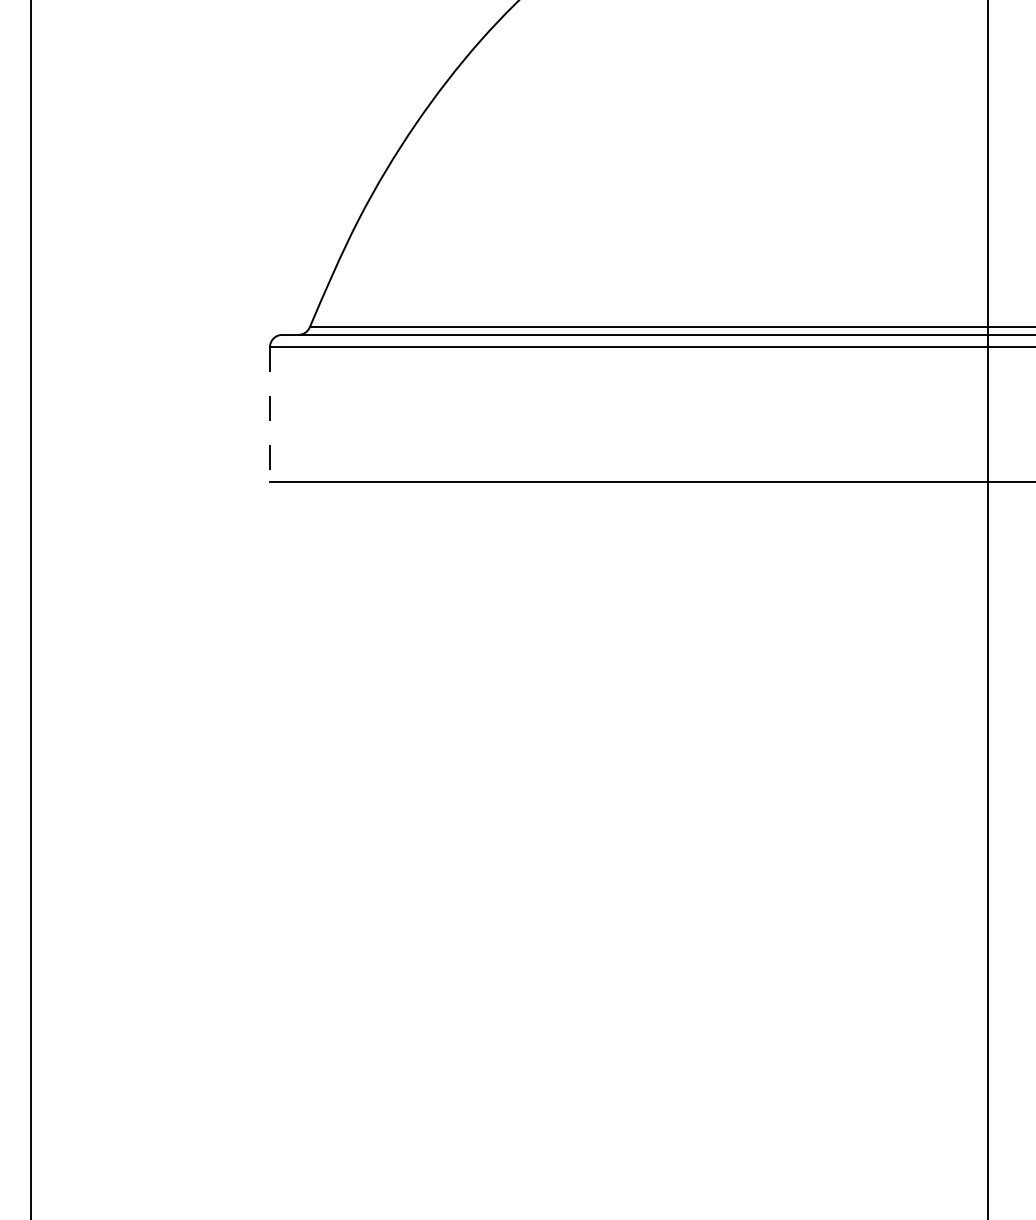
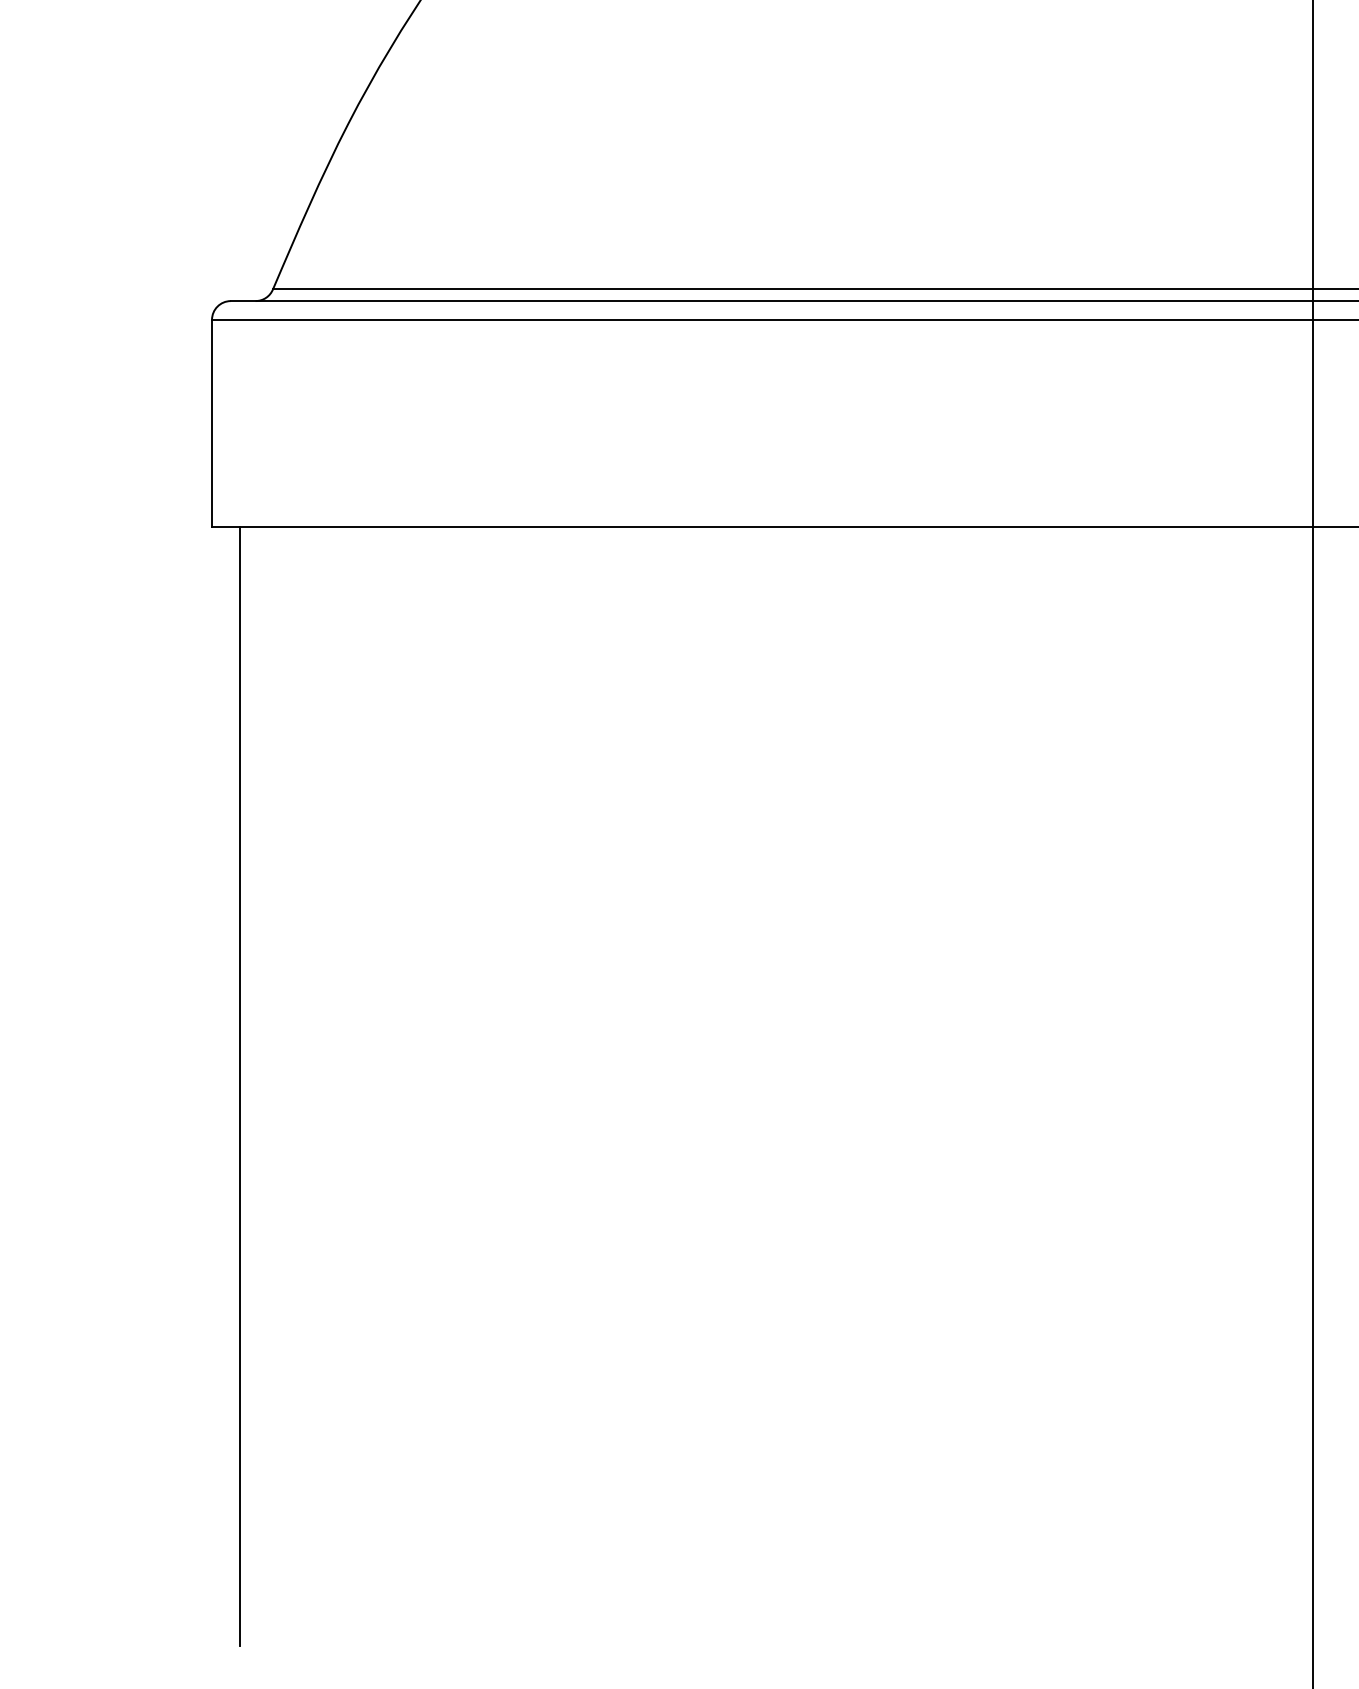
line: (270, 414) -> (212, 423), dashed -> solid
line: (288, 847) -> (240, 1086), added

